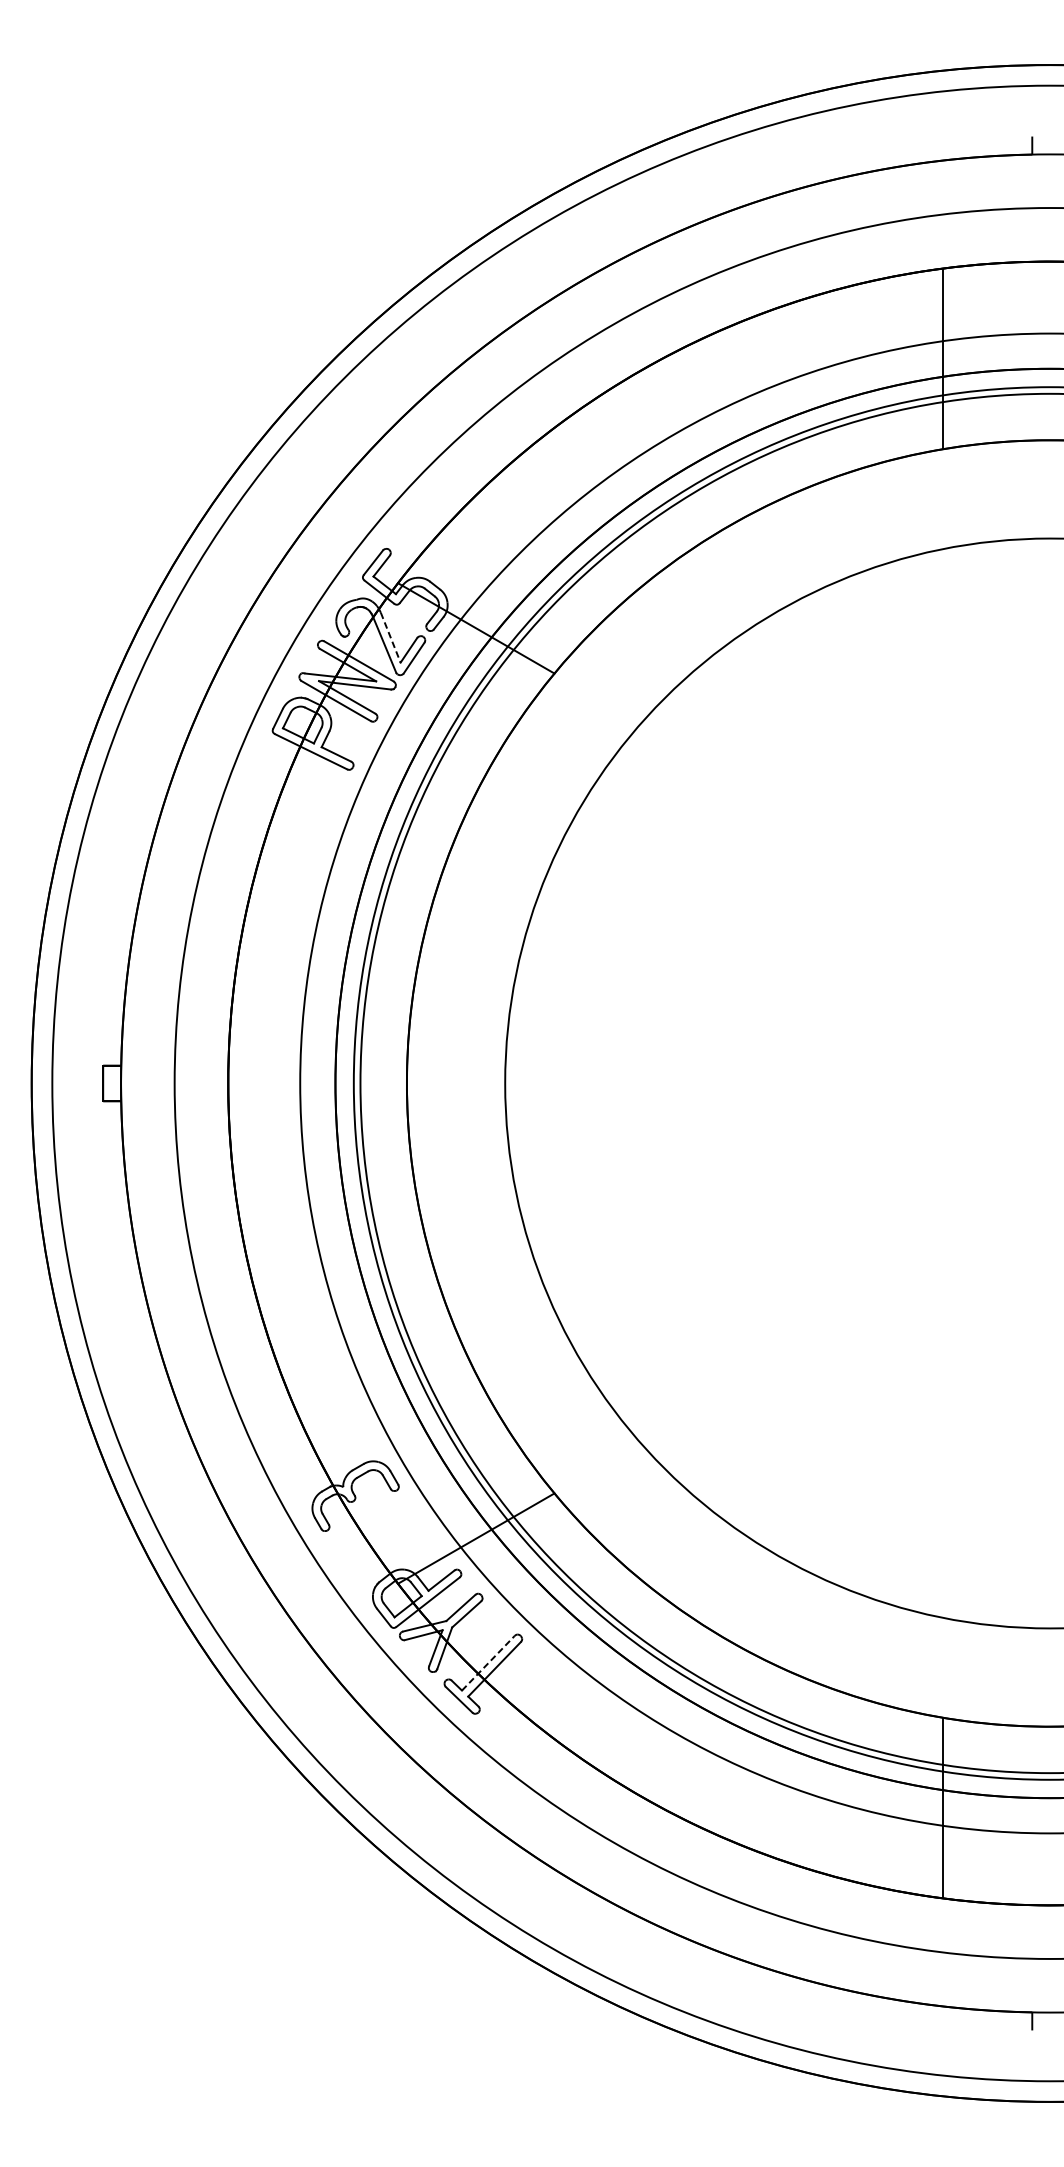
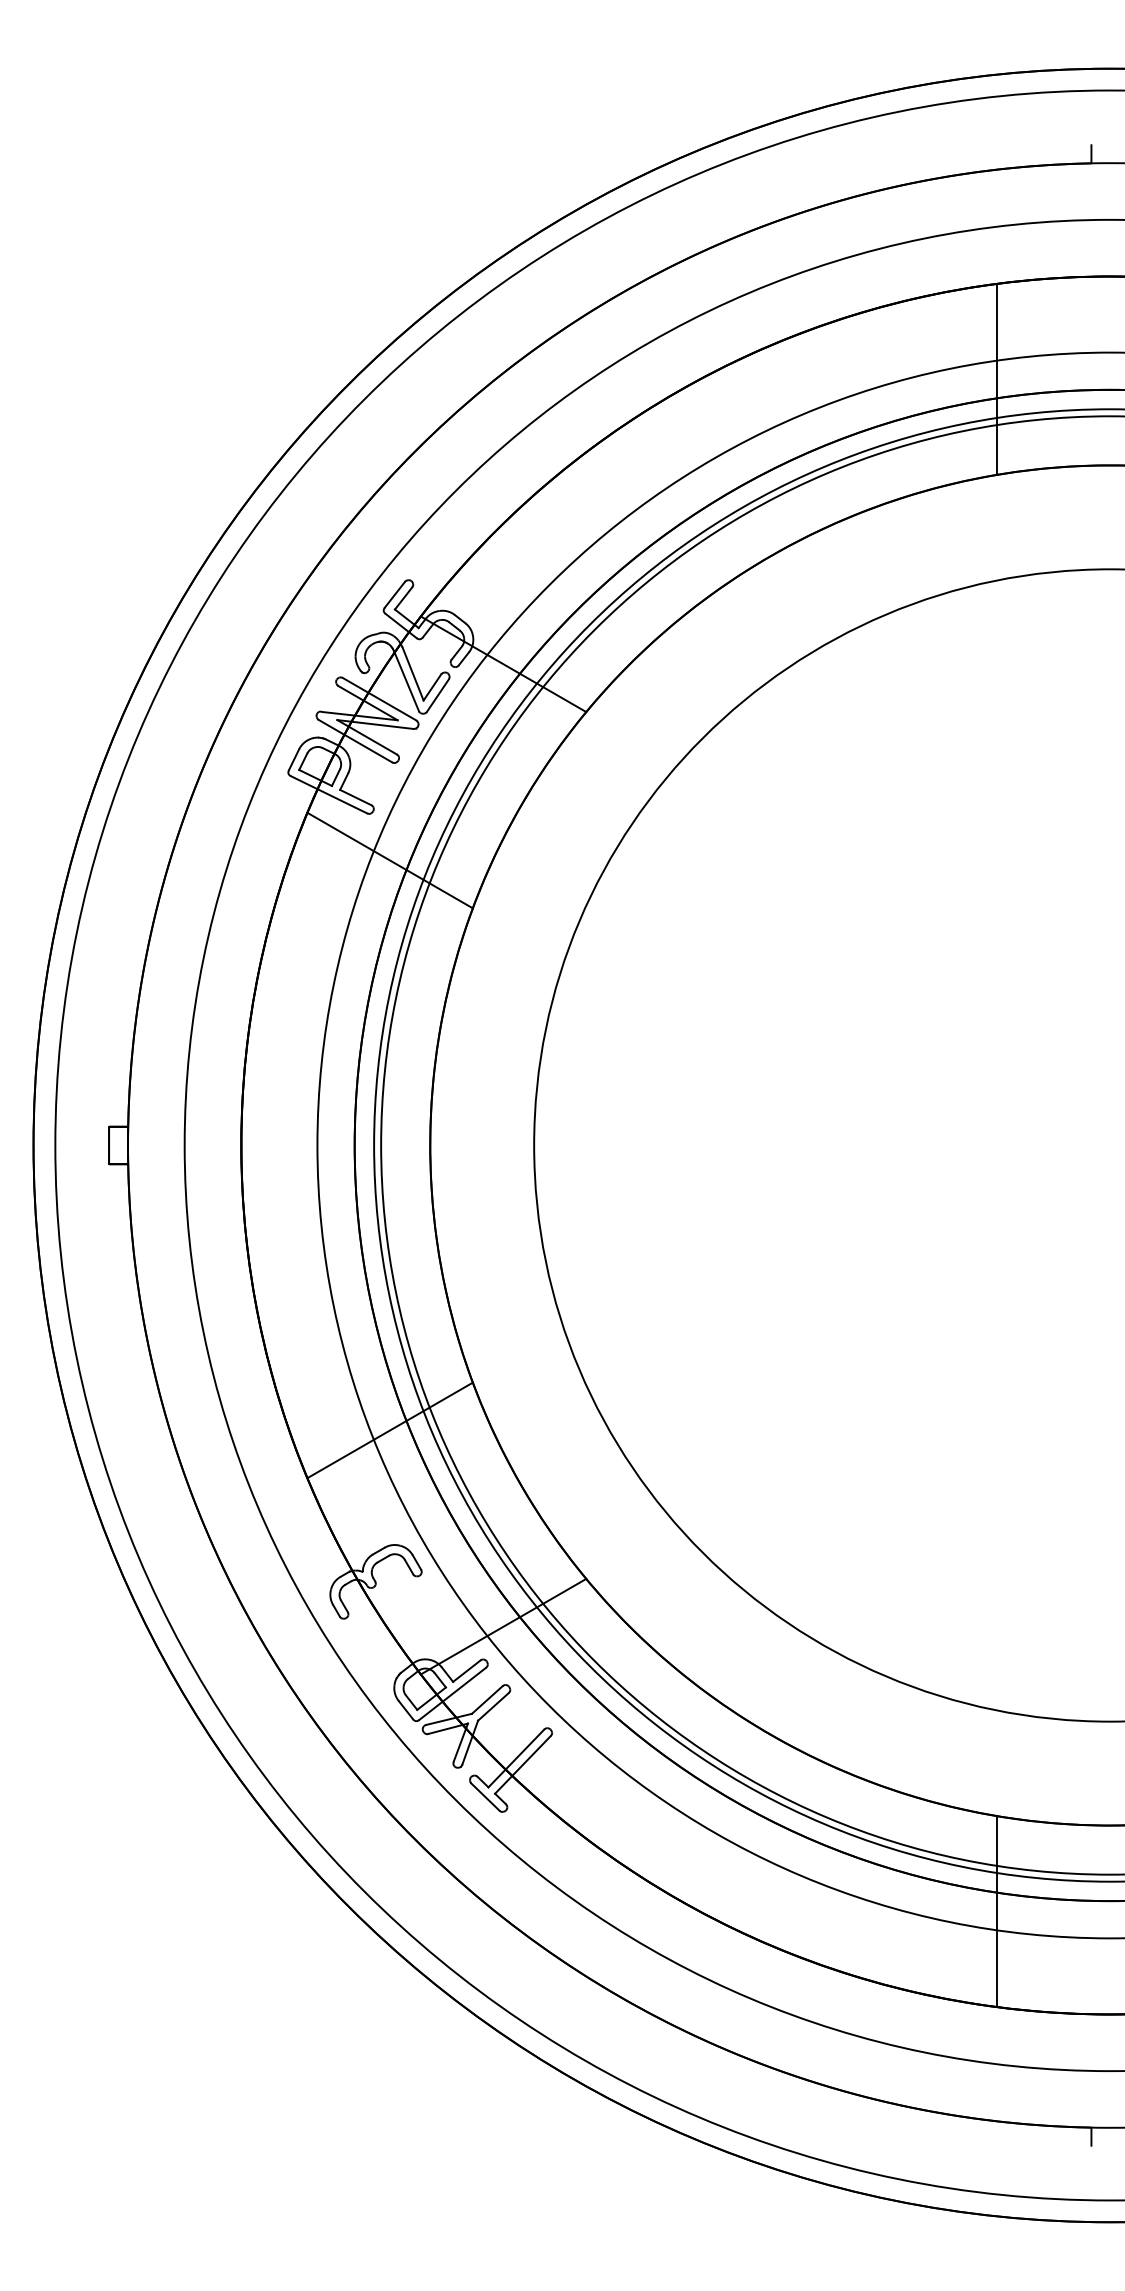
line: (391, 638) -> (413, 674), dashed -> solid
line: (368, 813) -> (389, 860), added
line: (368, 1353) -> (389, 1430), added
line: (488, 1663) -> (516, 1758), dashed -> solid

